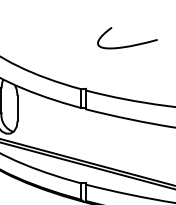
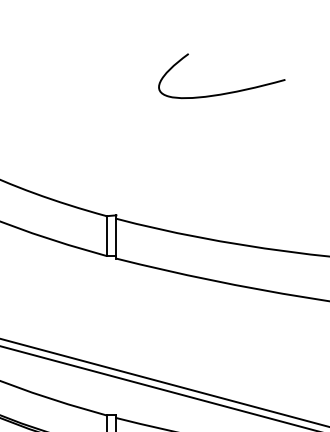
curve: (127, 45) -> (221, 91), moved

